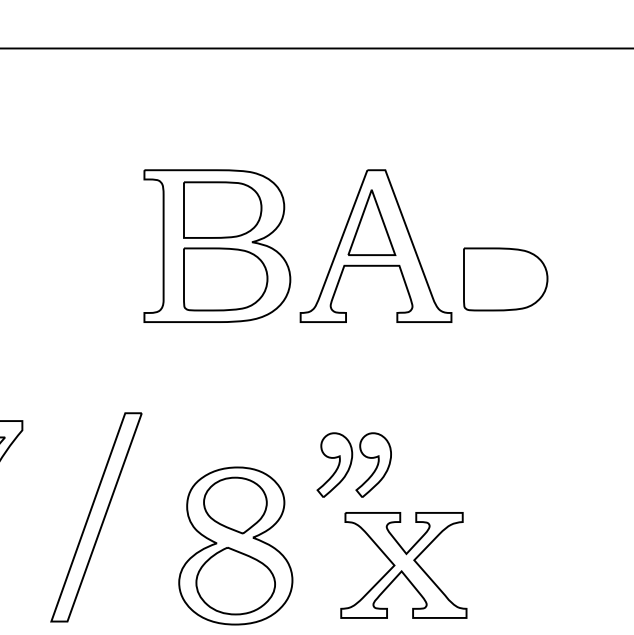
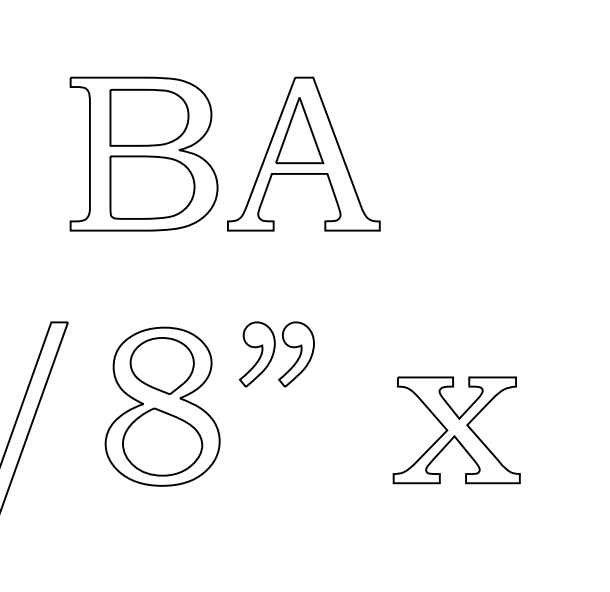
part: (505, 279) -> (434, 187), removed
part: (353, 464) -> (276, 353), moved
part: (235, 545) -> (162, 406), moved
part: (403, 565) -> (456, 430), moved

